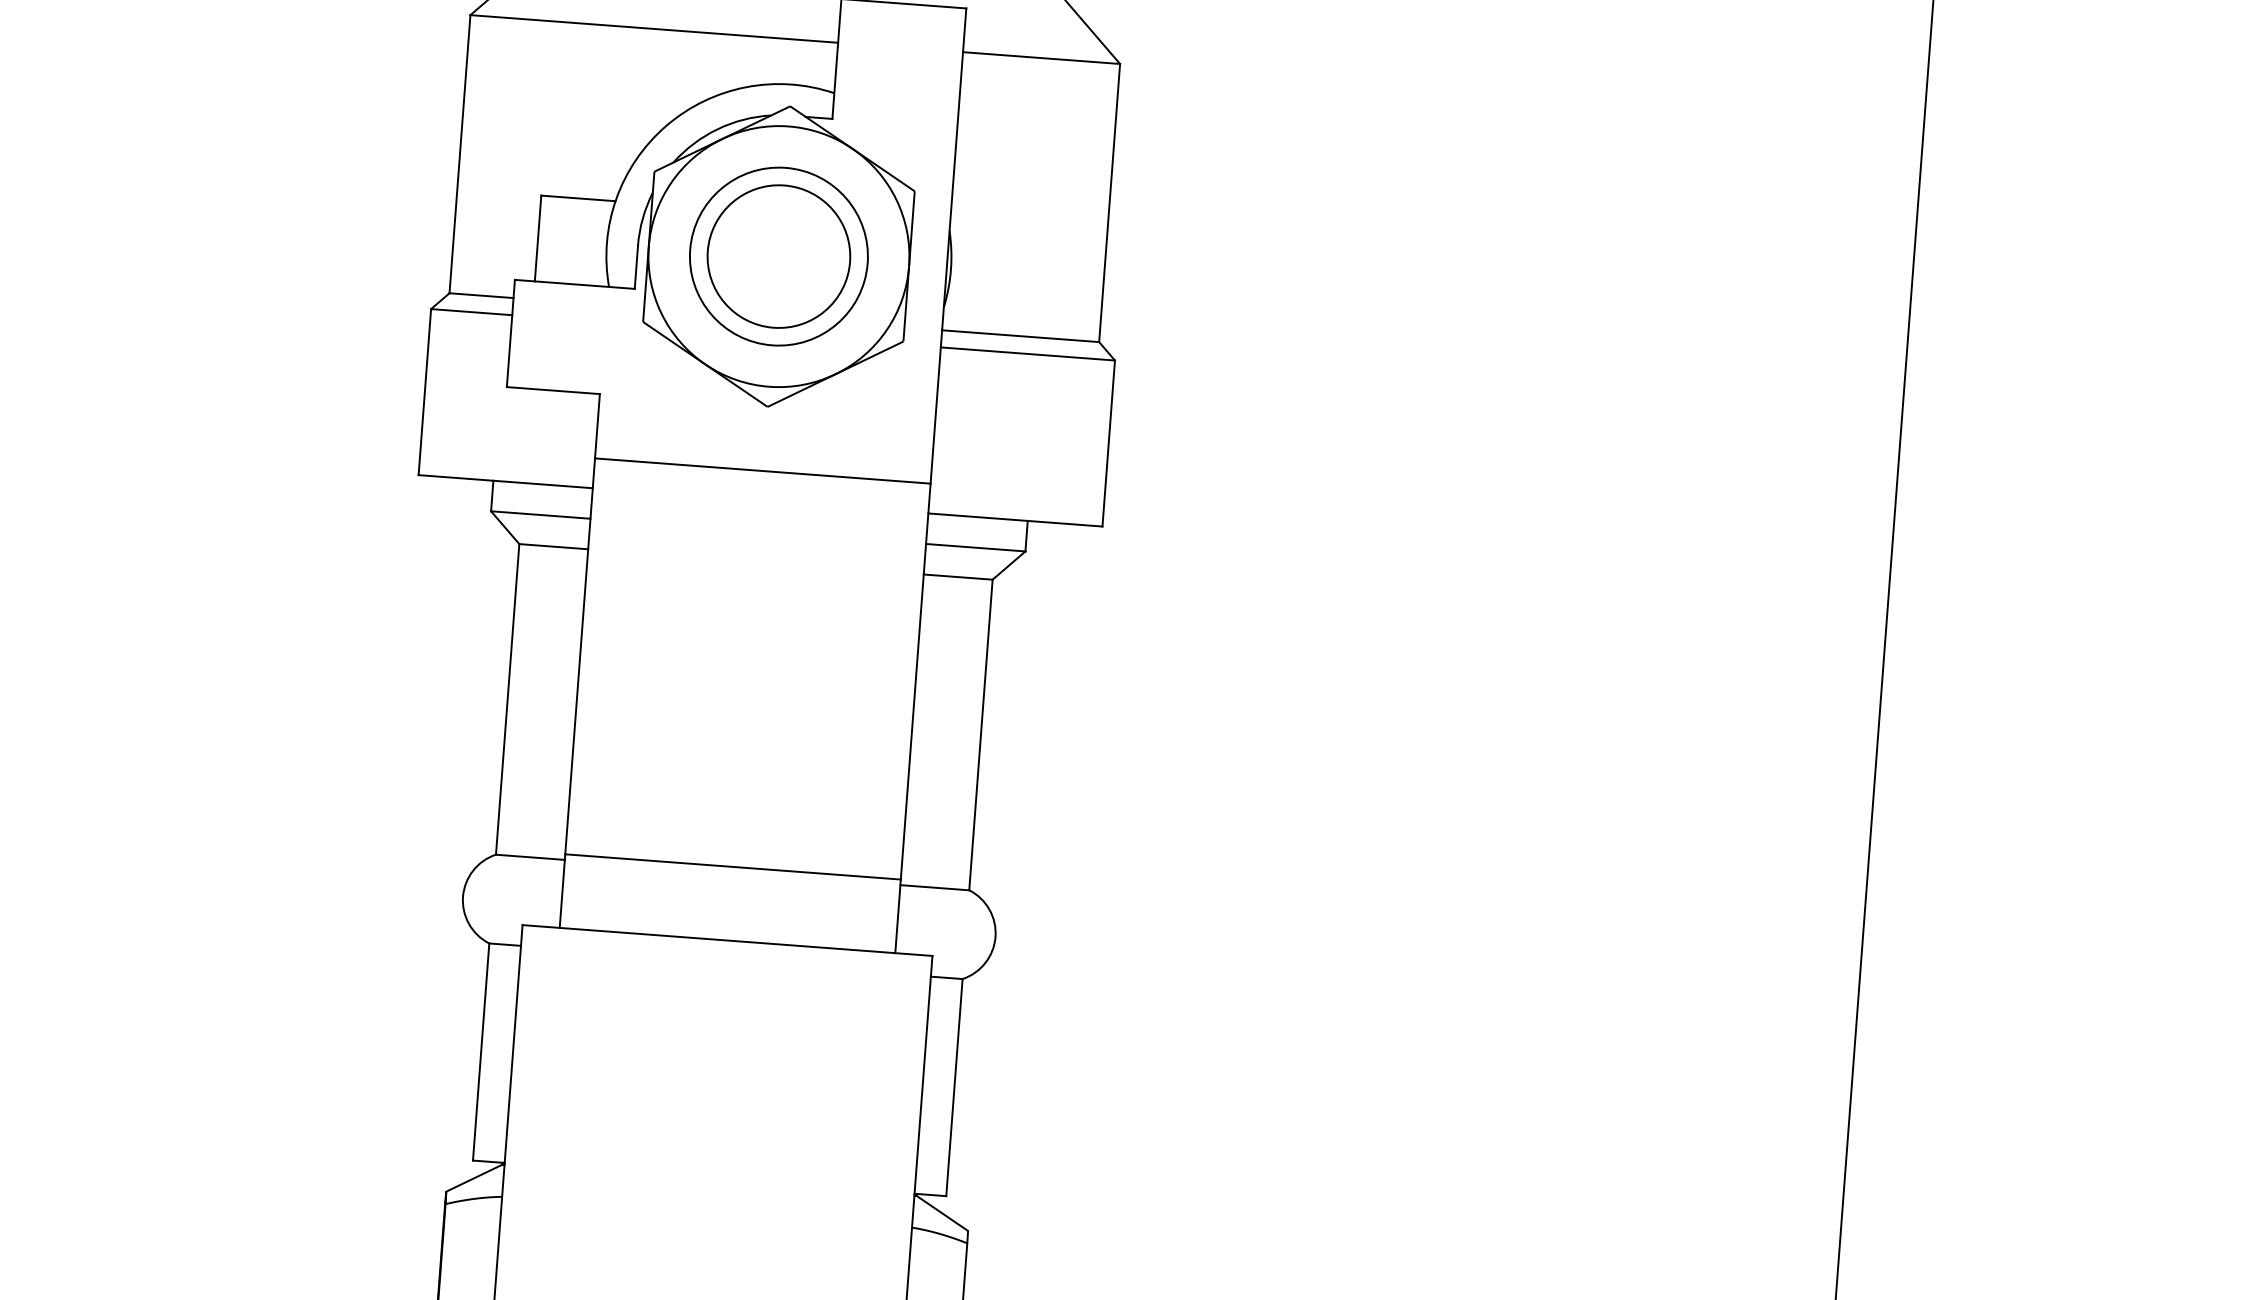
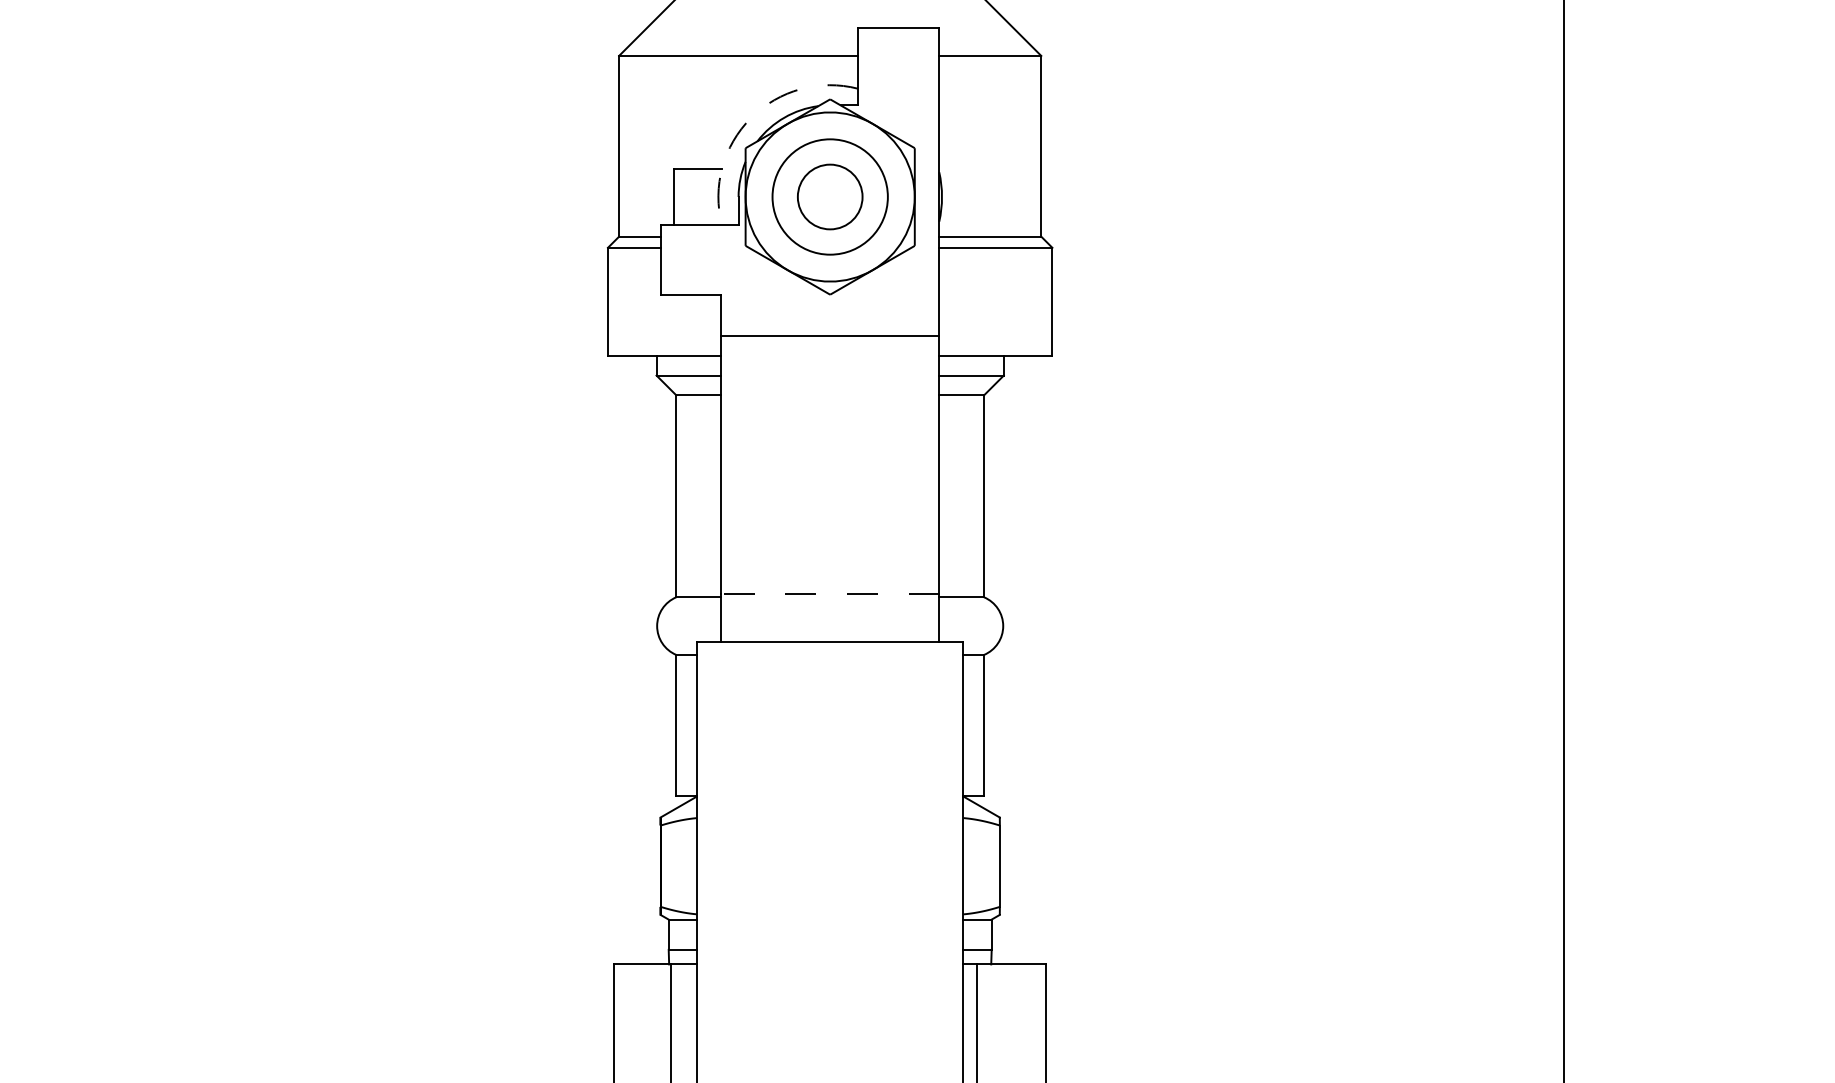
arc: (667, 125) -> (751, 117), solid -> dashed
circle: (777, 255) -> (829, 196), size x0.7
line: (731, 866) -> (829, 593), solid -> dashed

